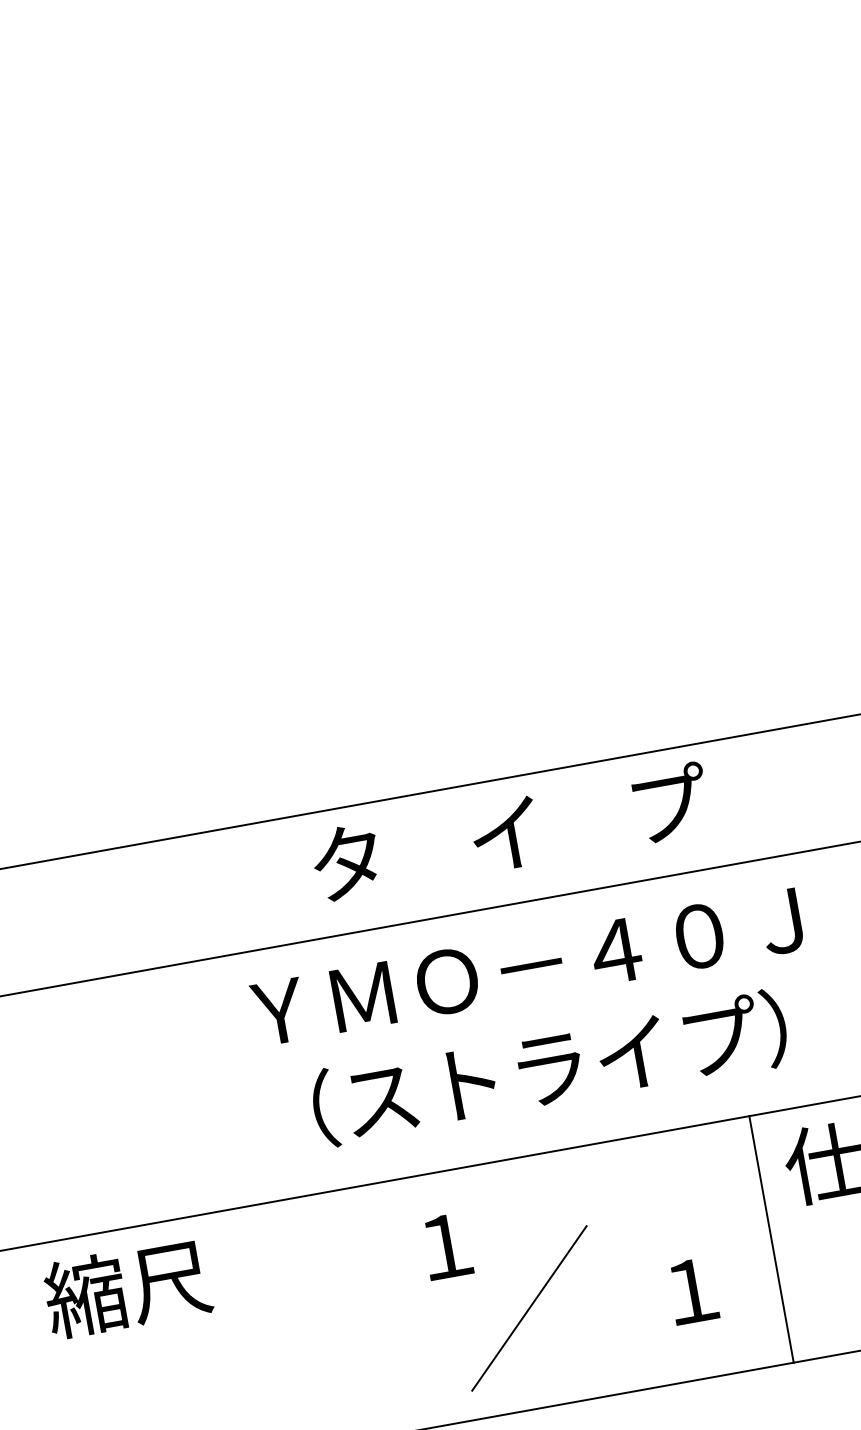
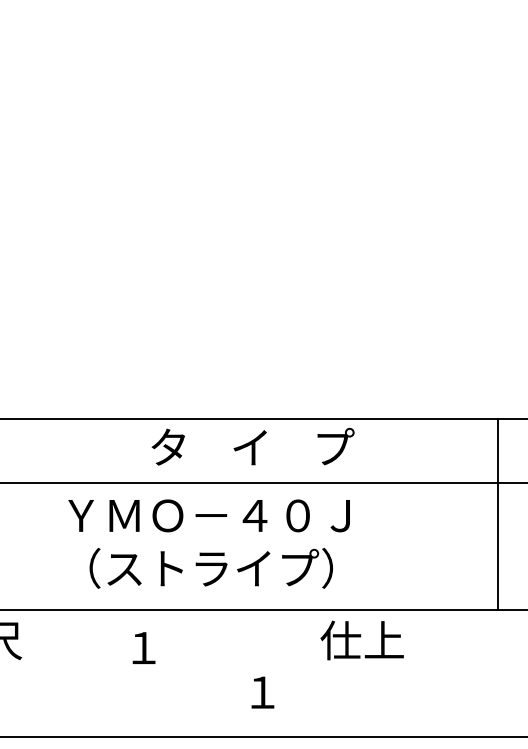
text: (509, 831) -> (252, 446), moved
line: (770, 1238) -> (306, 673), removed
line: (529, 1308) -> (179, 686), removed

